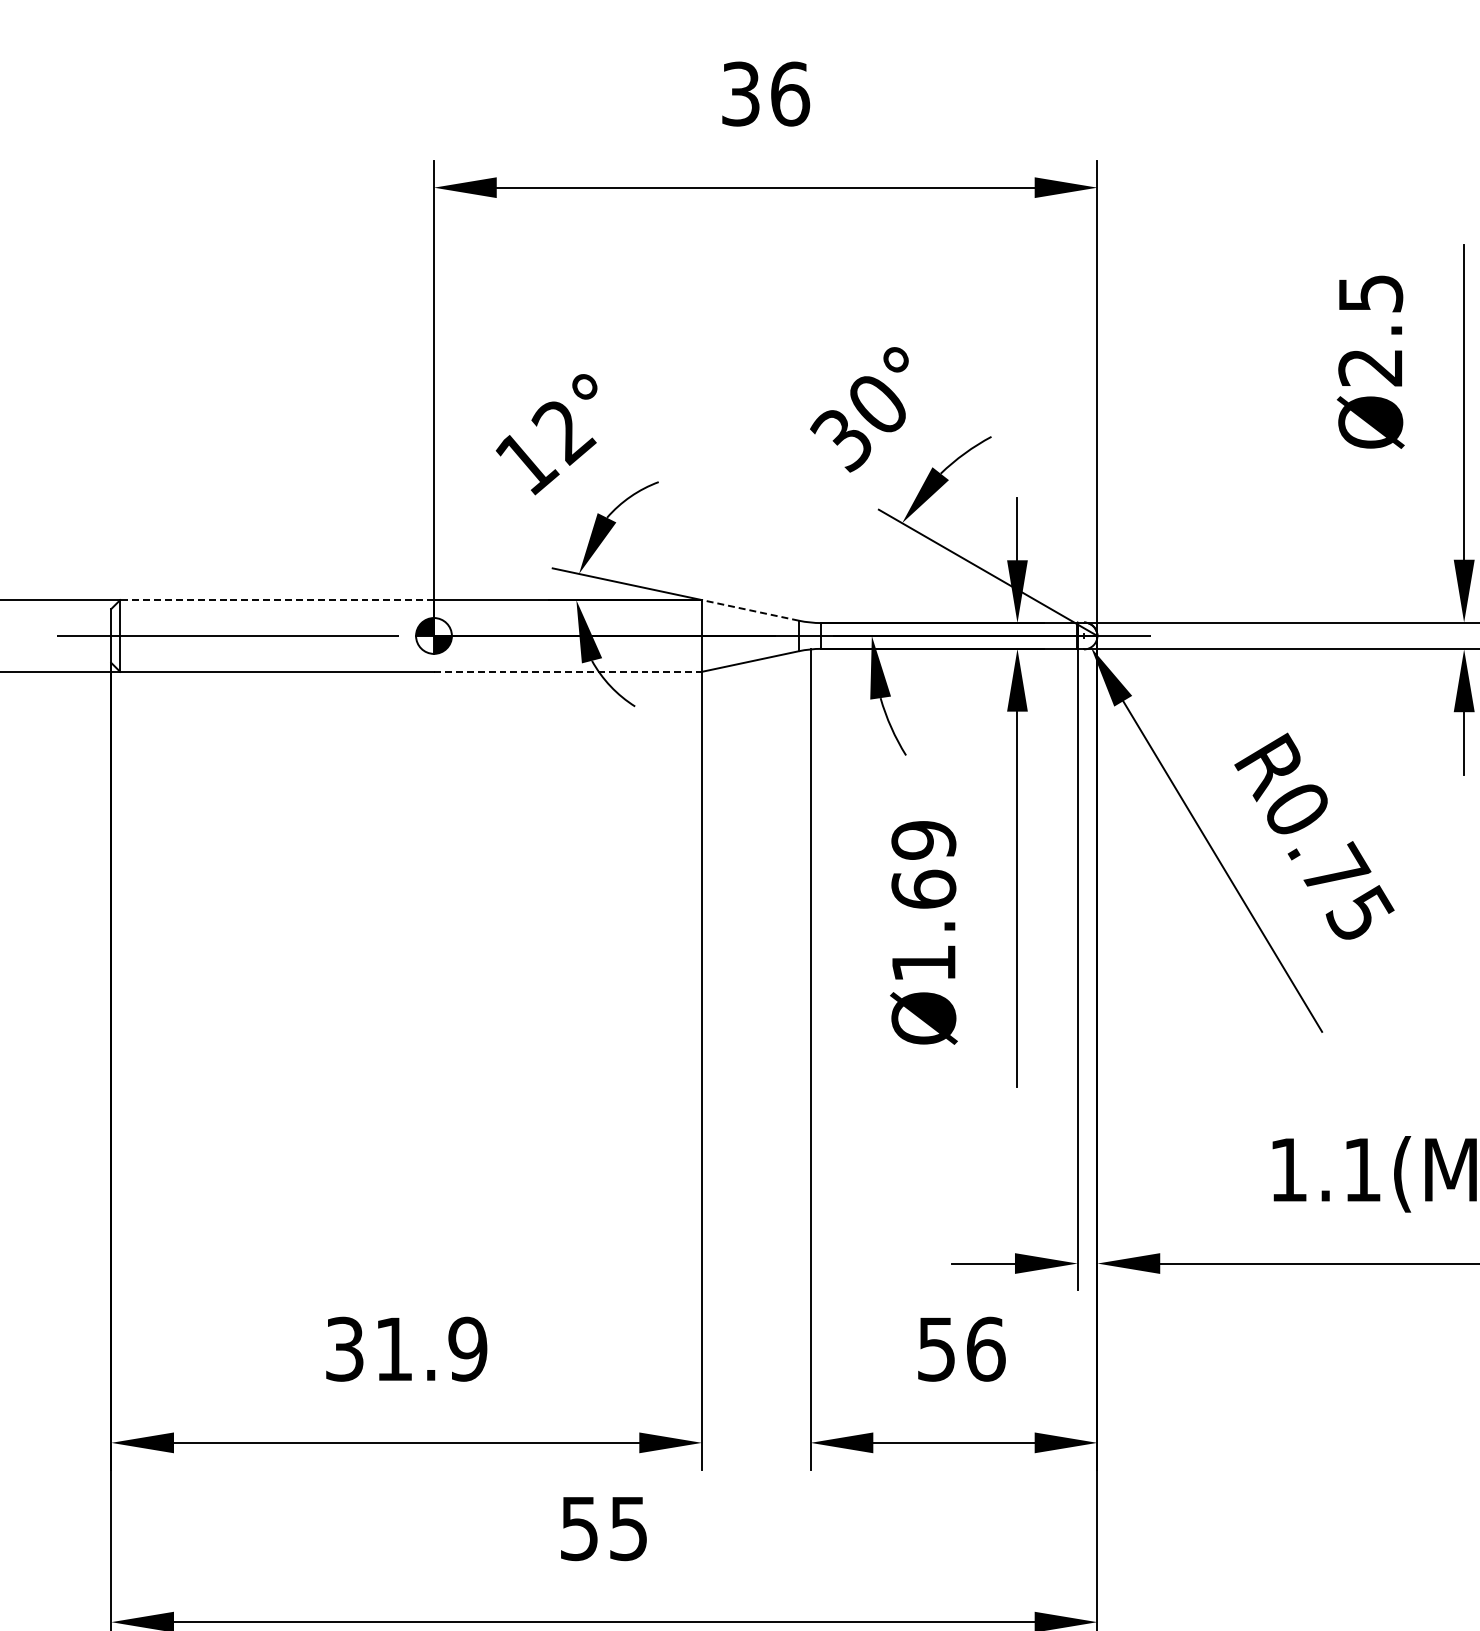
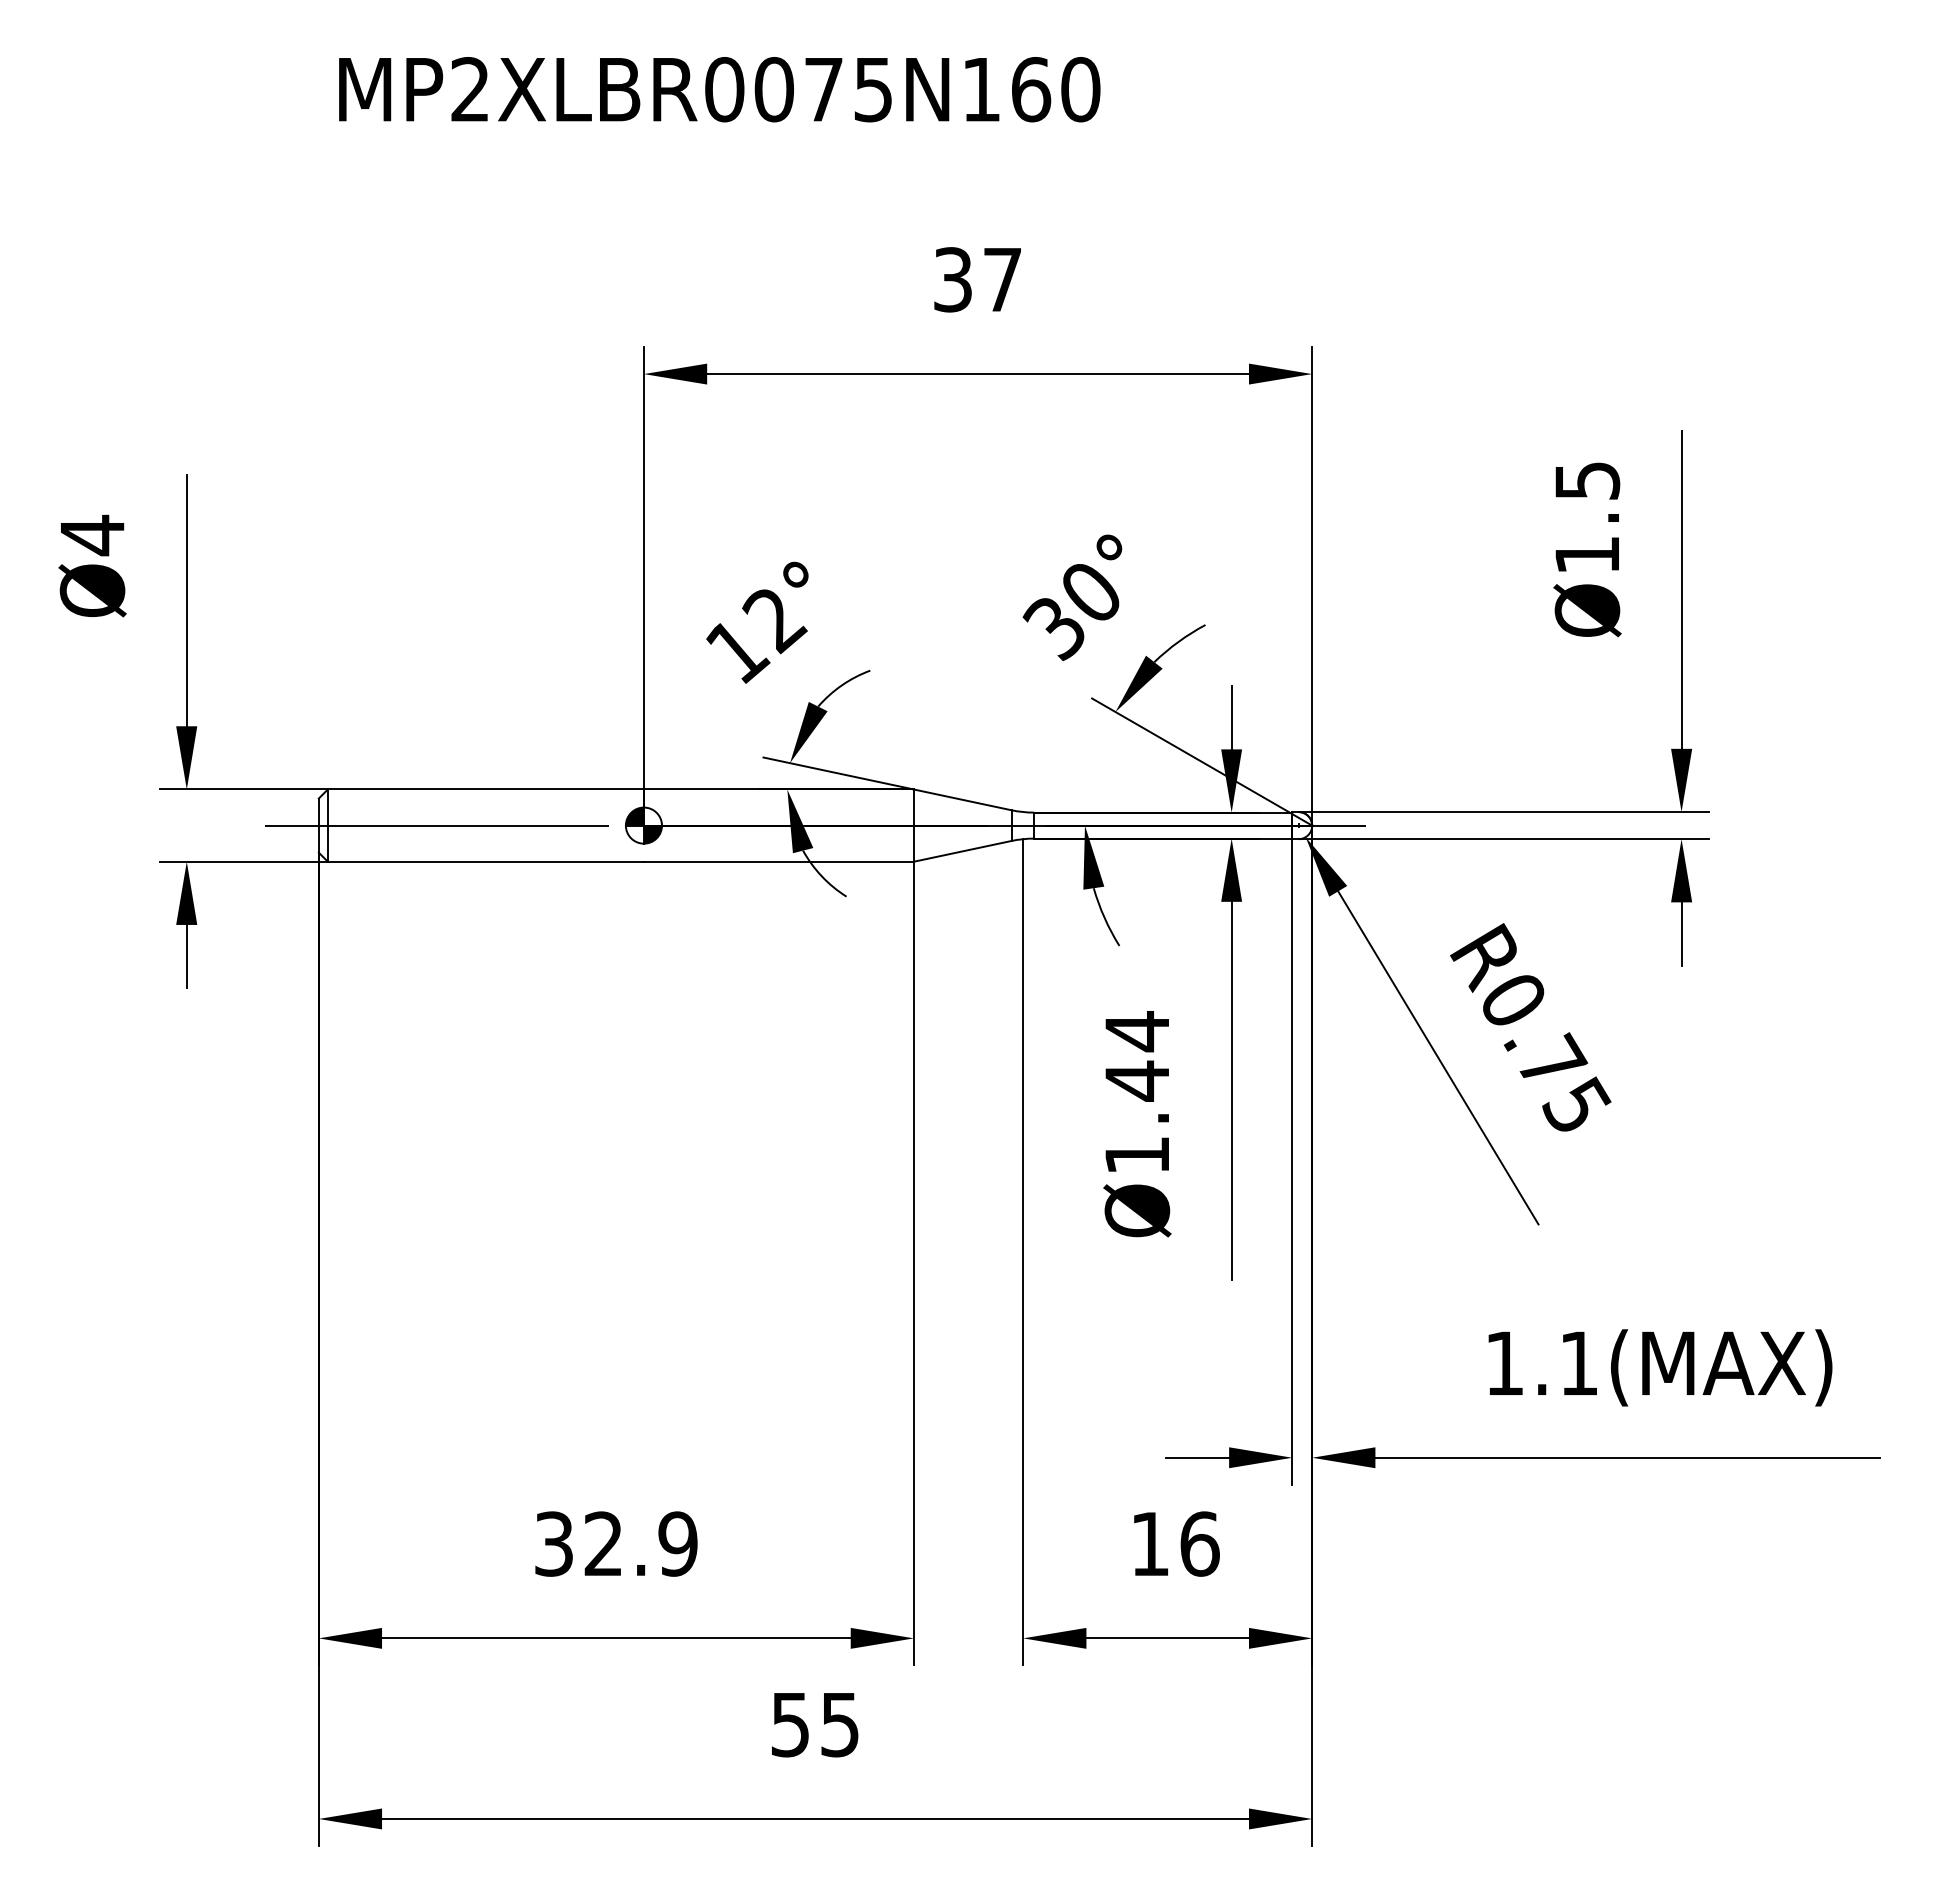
text: (789, 93) -> (1002, 279), 36 -> 37
text: (1369, 367) -> (1586, 555), Ø2.5 -> Ø1.5
line: (276, 600) -> (485, 789), dashed -> solid
line: (750, 610) -> (962, 799), dashed -> solid
line: (567, 671) -> (778, 861), dashed -> solid
text: (924, 865) -> (1137, 1056), Ø1.69 -> Ø1.44
text: (392, 1348) -> (602, 1543), 31.9 -> 32.9
text: (935, 1349) -> (1149, 1544), 56 -> 16

